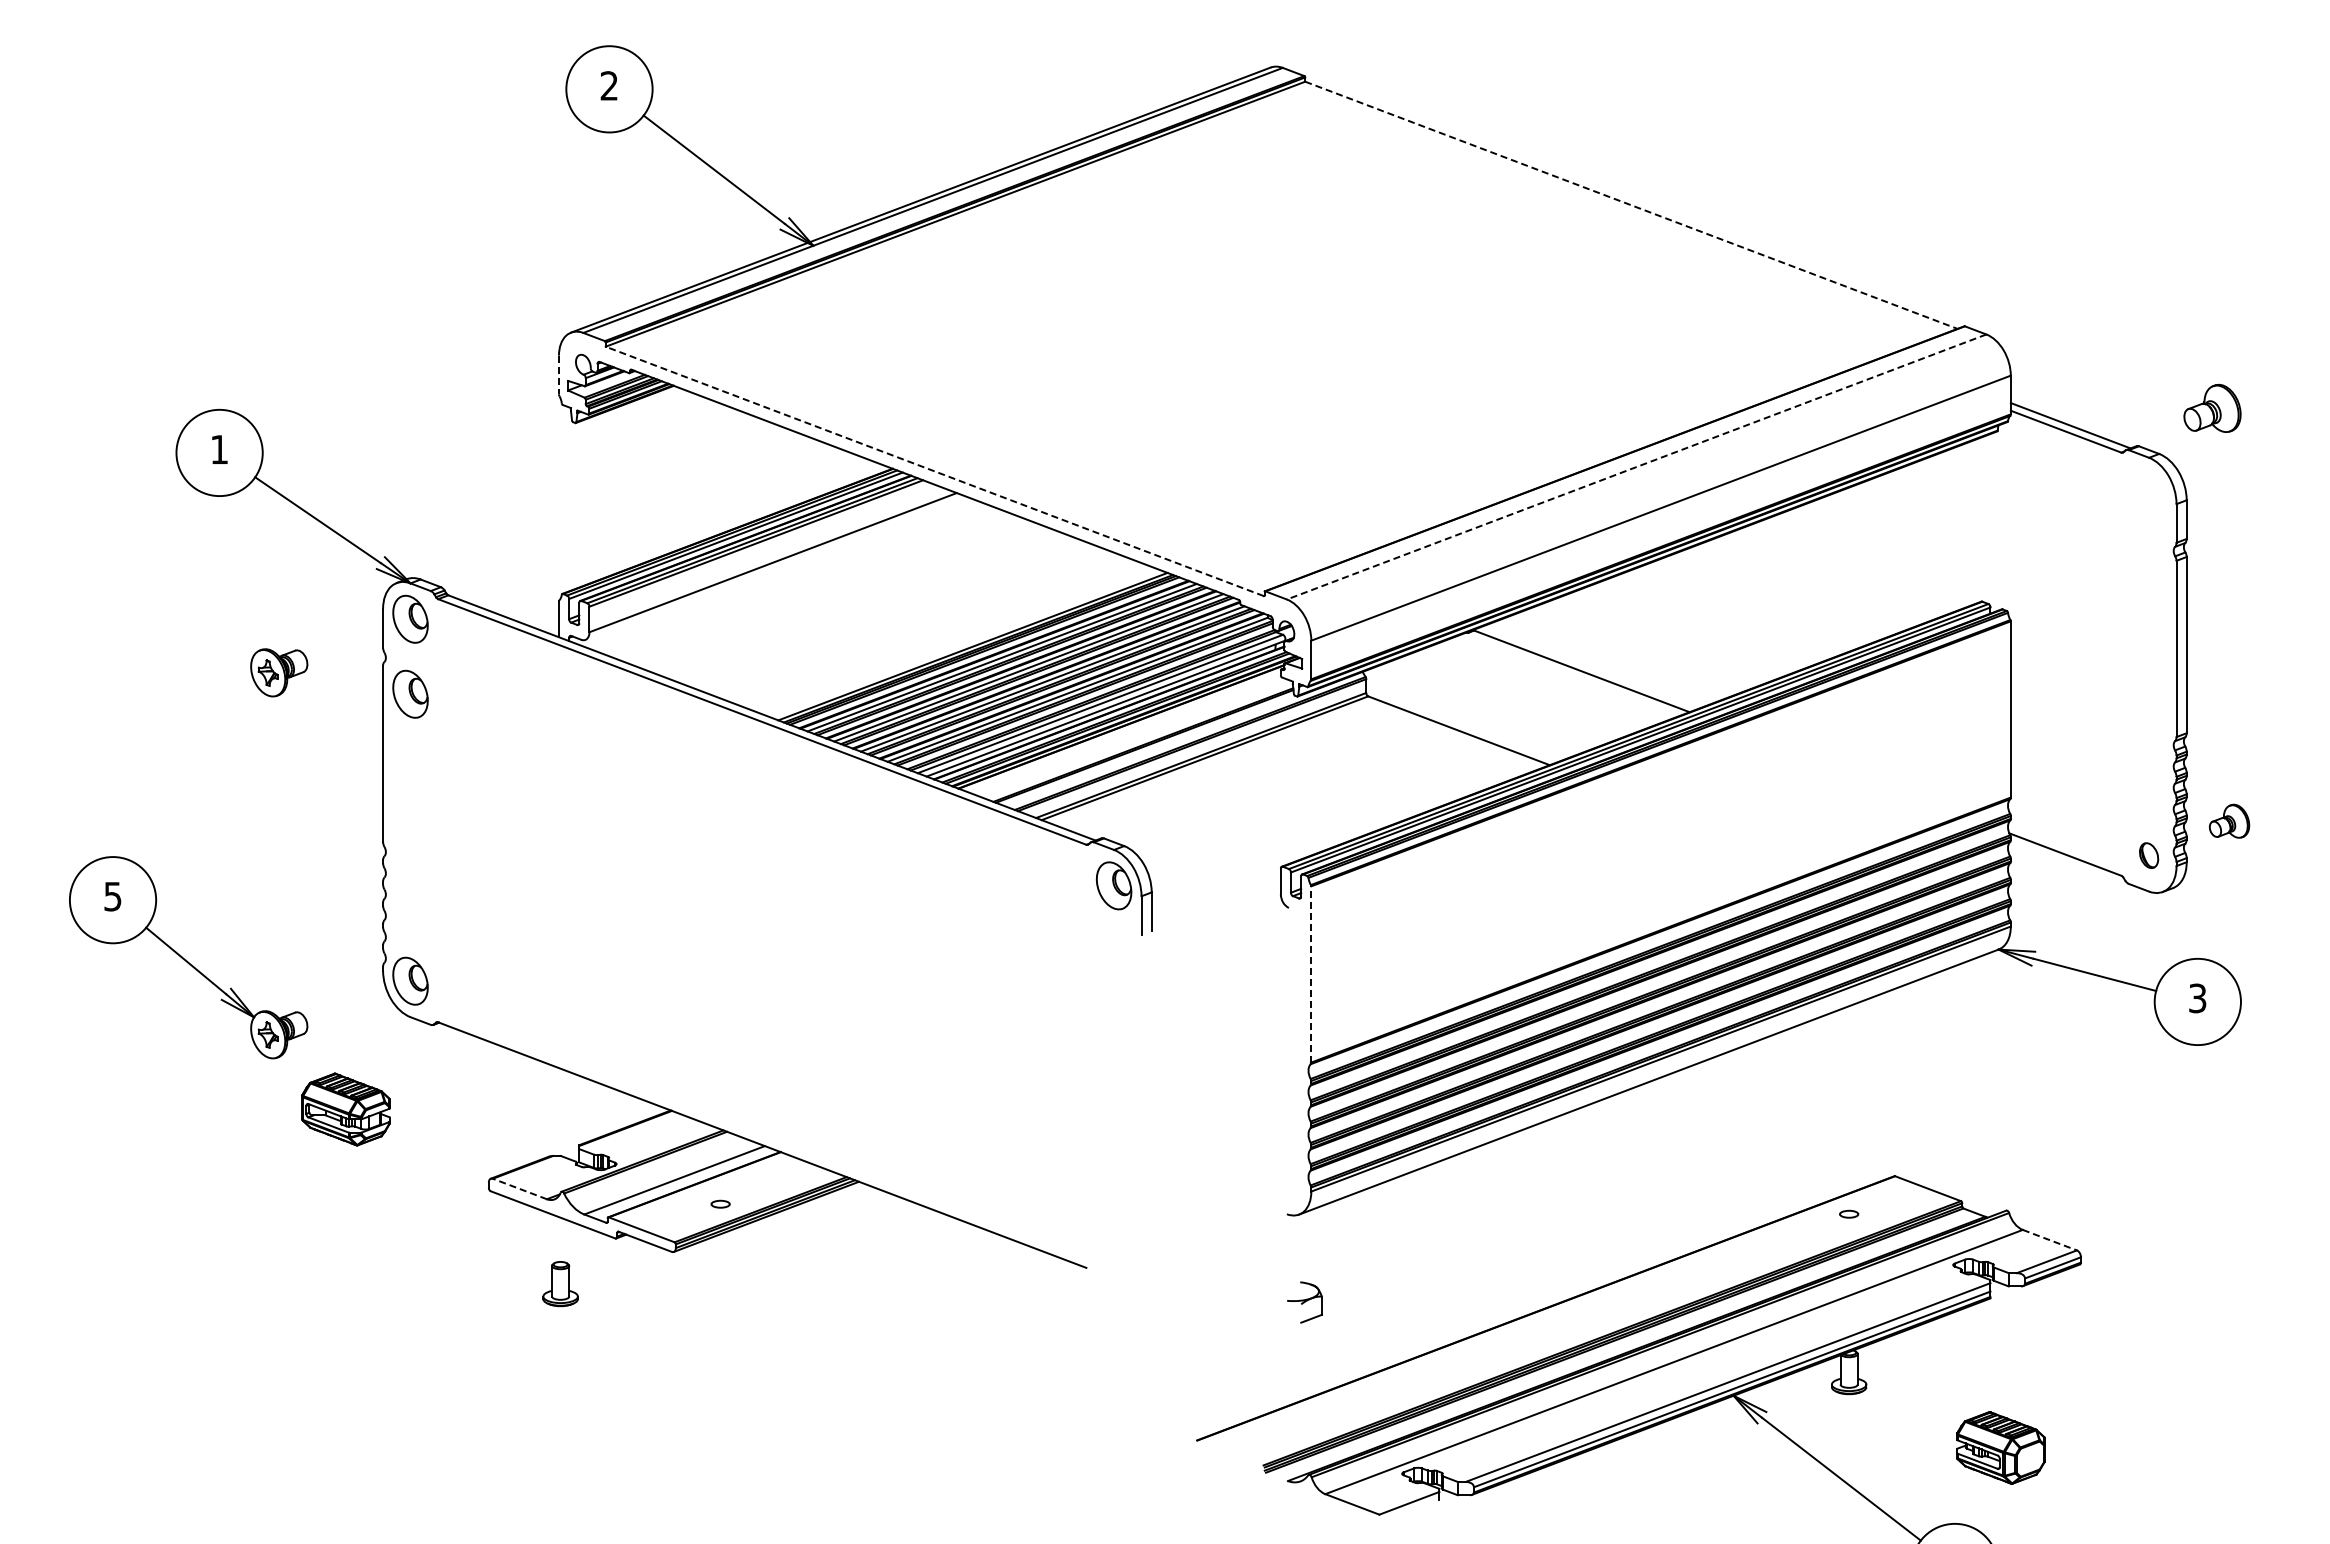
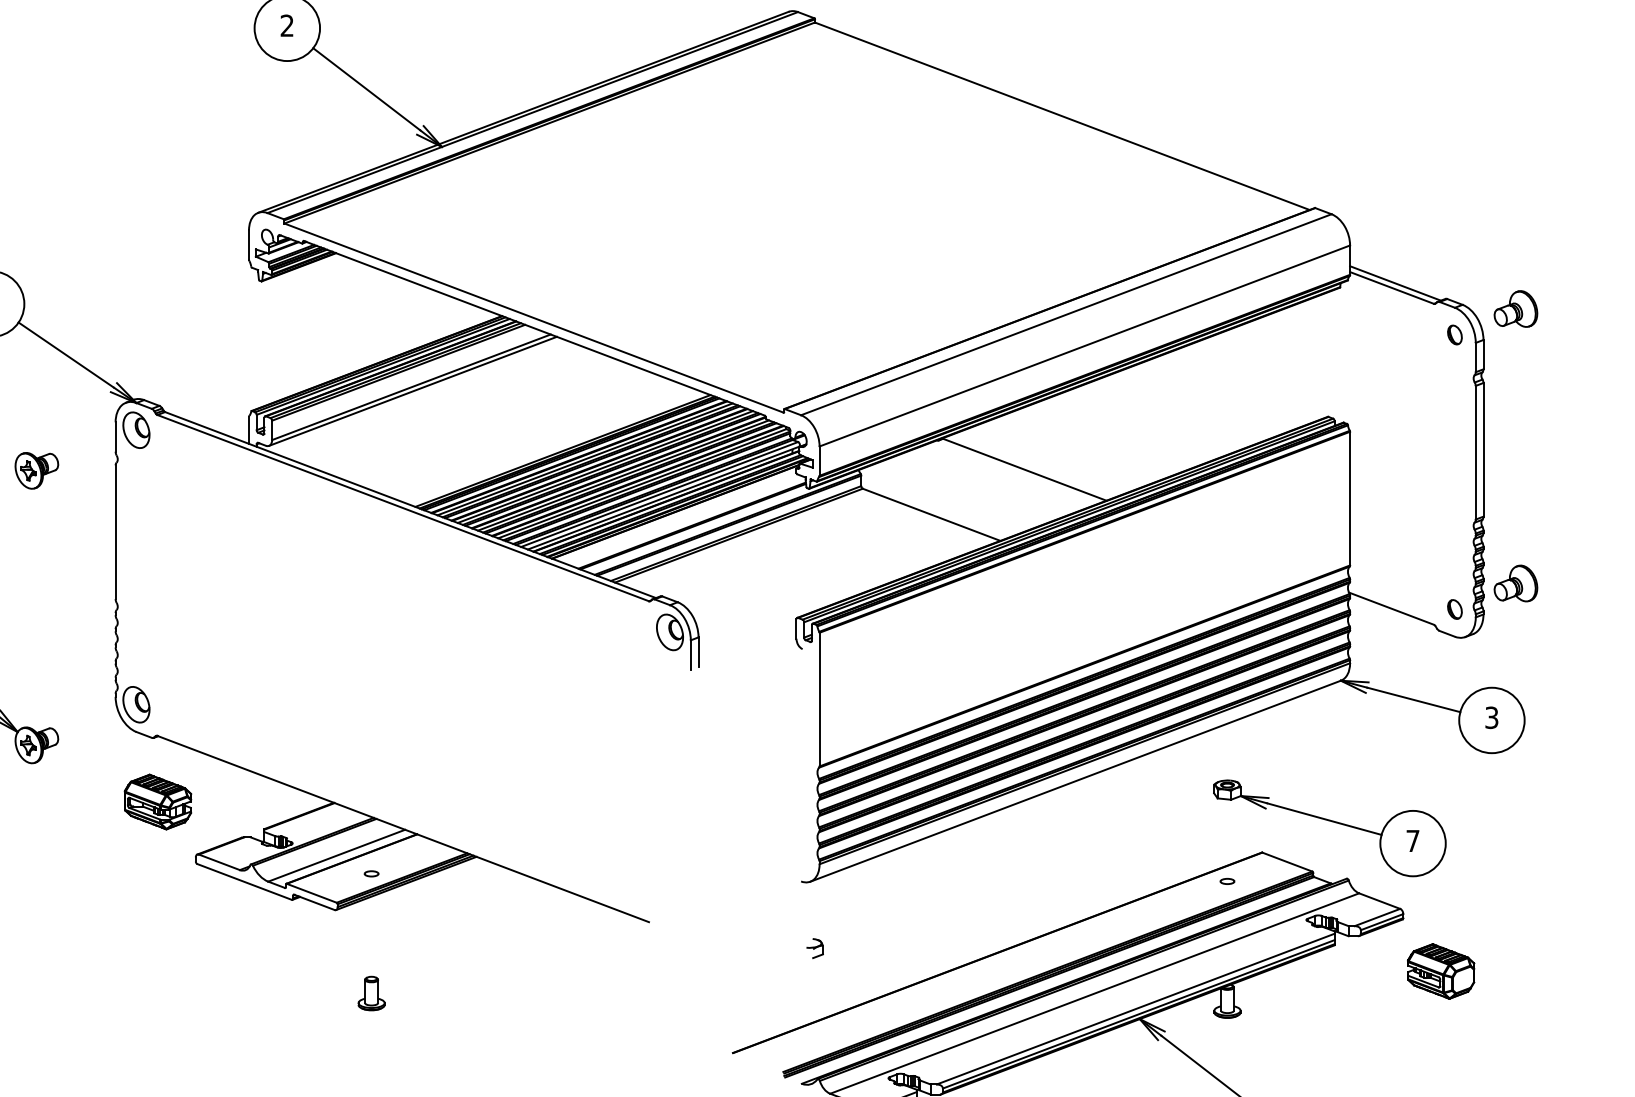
line: (1631, 205) -> (1062, 116), dashed -> solid
line: (558, 375) -> (248, 245), dashed -> solid
part: (2212, 407) -> (1515, 308), moved
line: (1636, 467) -> (1066, 315), dashed -> solid
line: (934, 471) -> (533, 318), dashed -> solid
part: (2149, 493) -> (1455, 334), added
line: (774, 567) -> (412, 390), added
part: (410, 693) -> (136, 486), removed
part: (2229, 820) -> (1515, 582), size x1.43
line: (1311, 973) -> (819, 698), dashed -> solid
part: (345, 1109) -> (157, 802), moved
part: (1984, 1135) -> (1330, 821), added
line: (519, 1189) -> (219, 862), dashed -> solid
line: (2049, 1240) -> (1379, 901), dashed -> solid
part: (560, 1284) -> (371, 993), moved
part: (1305, 1302) -> (815, 948), size x0.62
part: (2000, 1447) -> (1440, 971), moved

